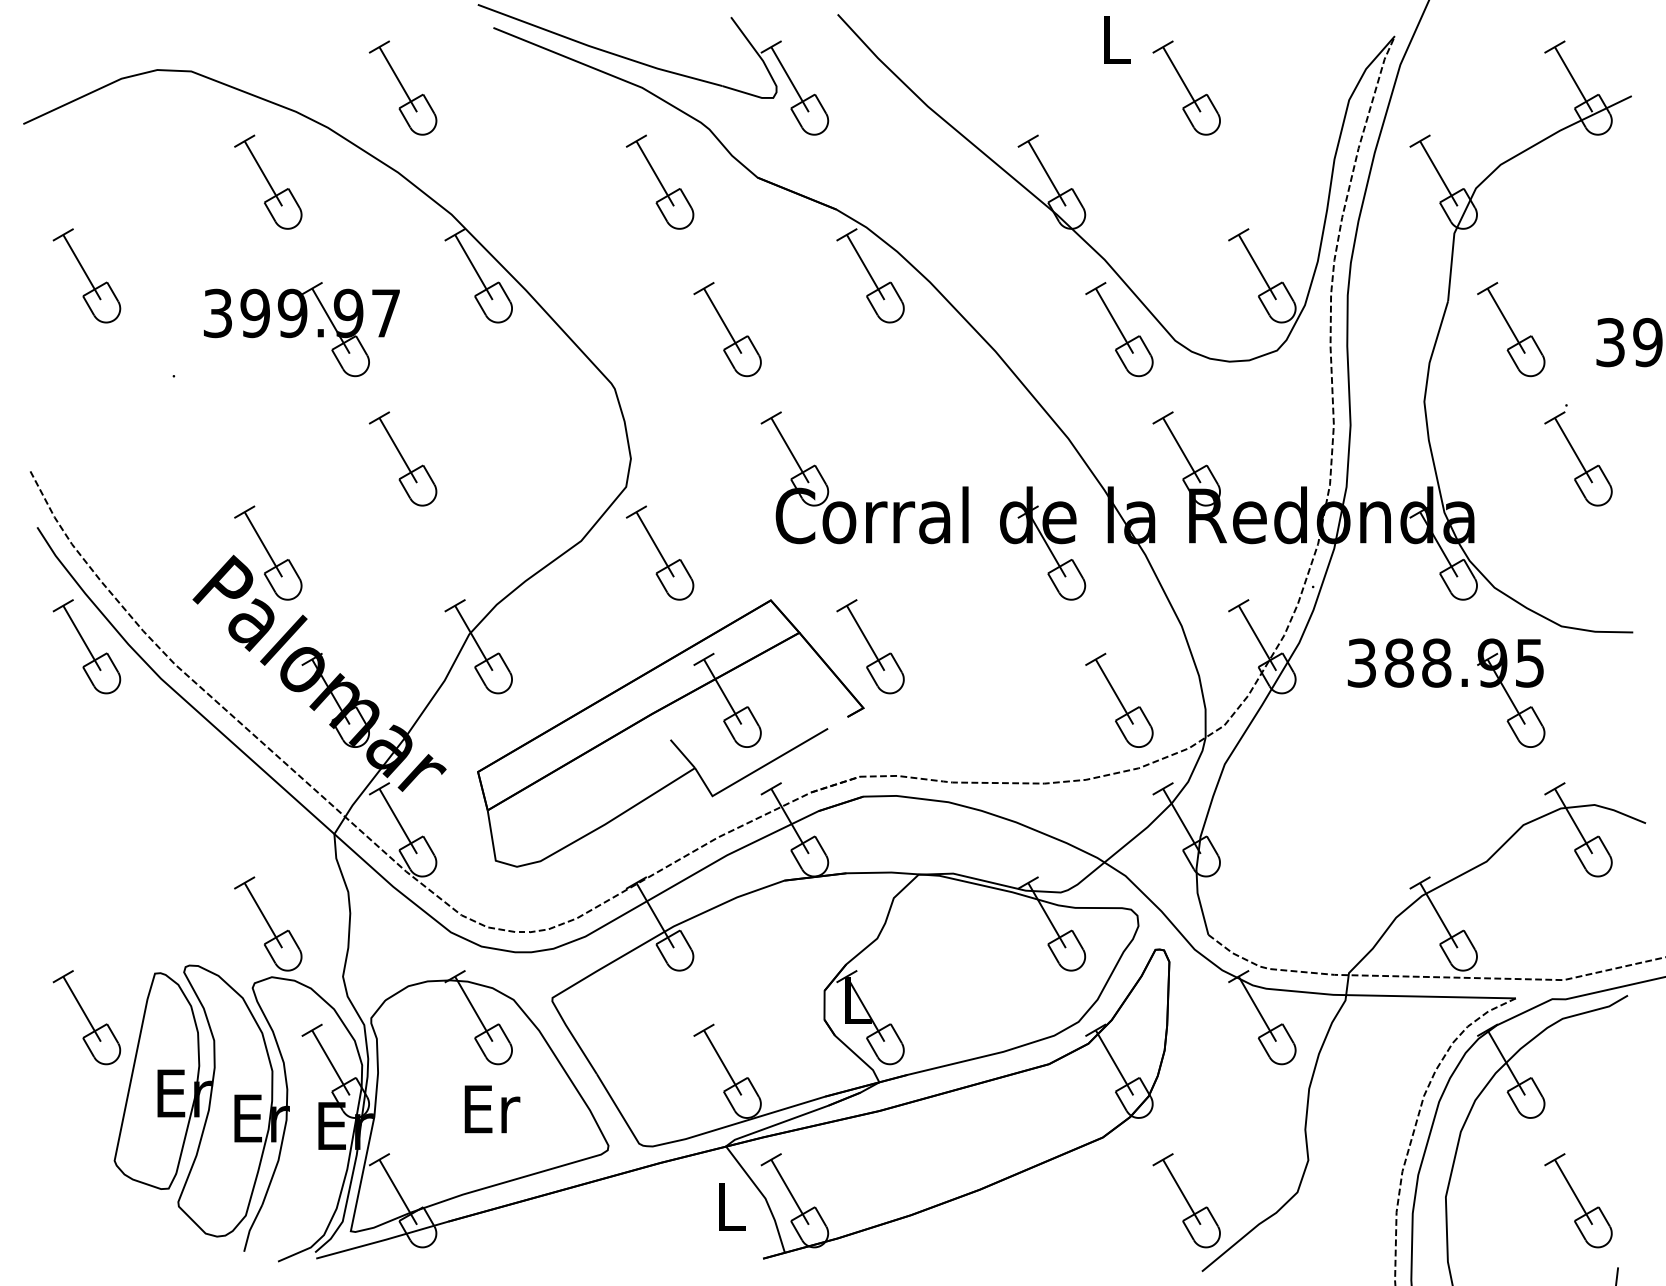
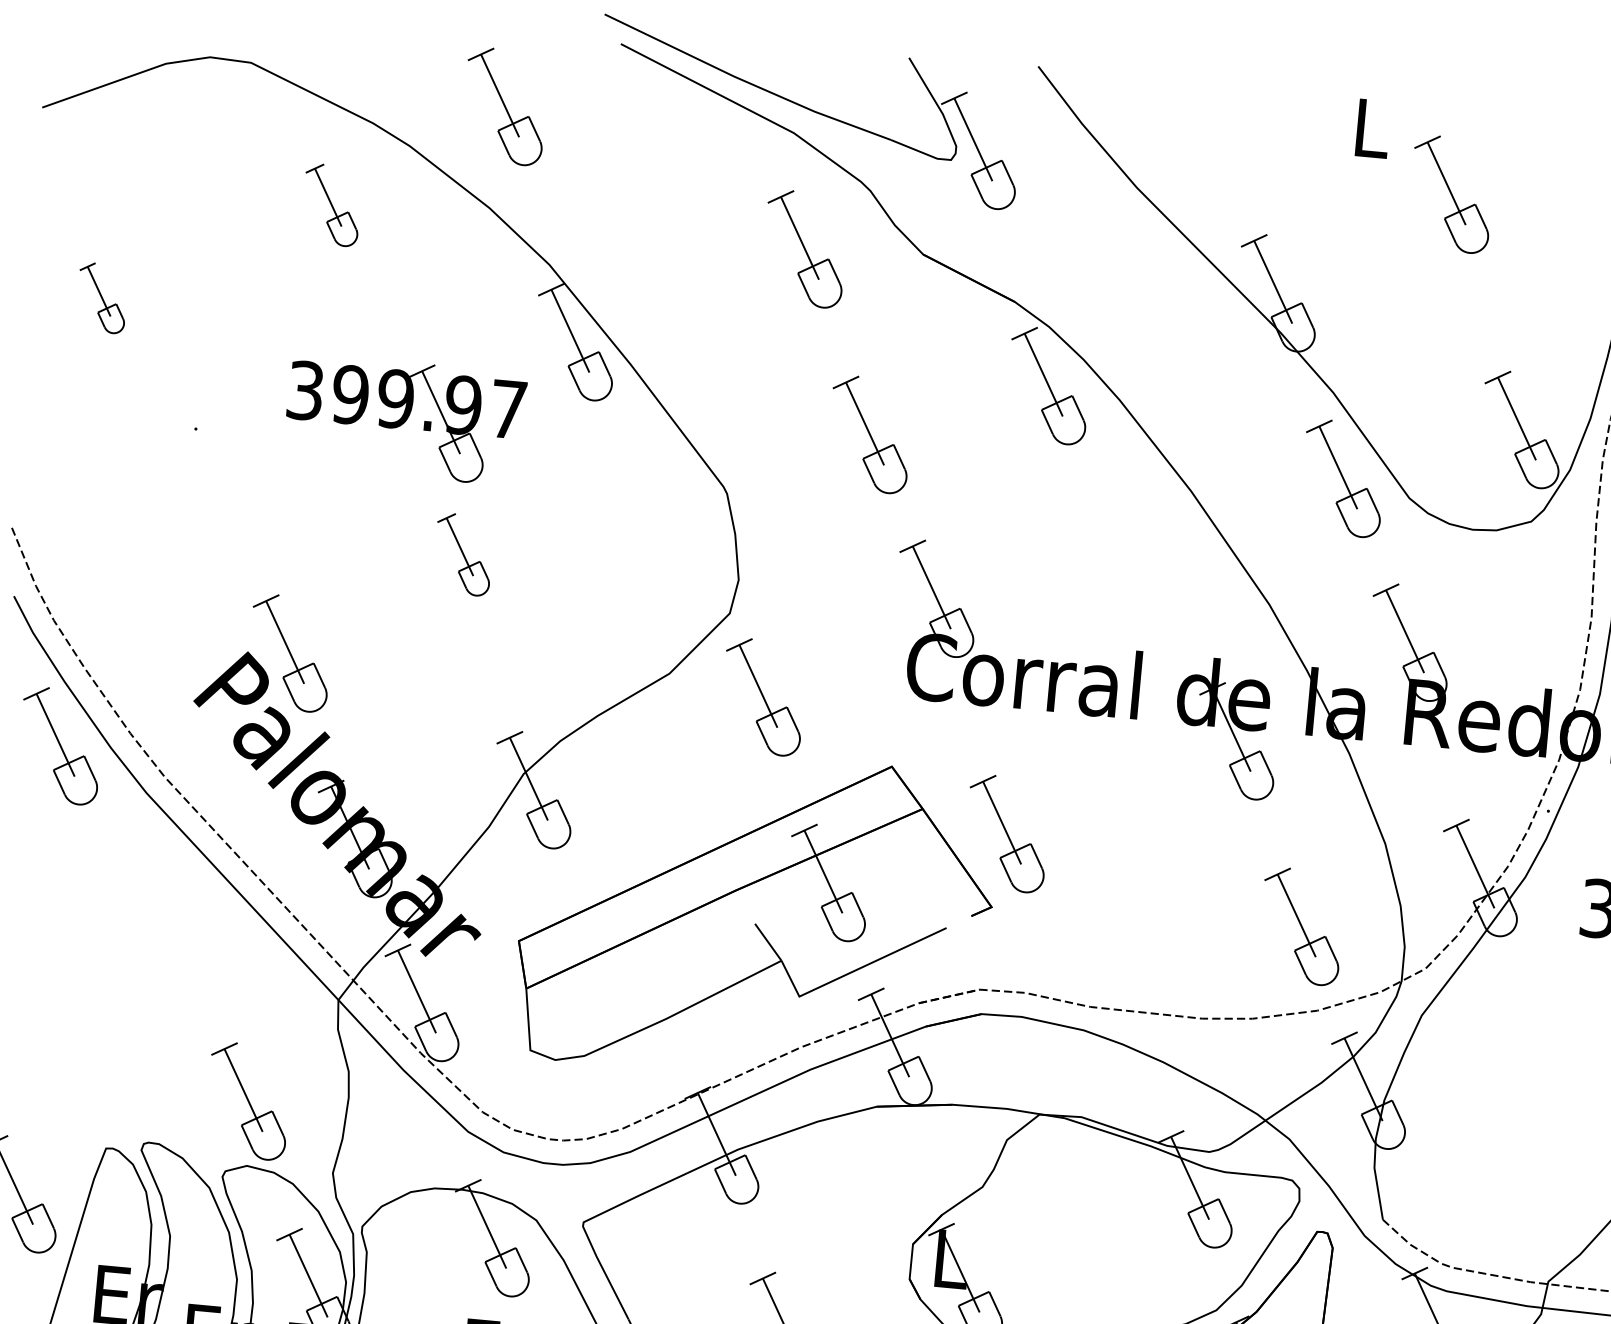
part: (268, 181) -> (331, 204), size x0.7
part: (86, 275) -> (101, 297), size x0.6
part: (301, 329) -> (404, 419), moved
part: (402, 458) -> (462, 553), size x0.7

